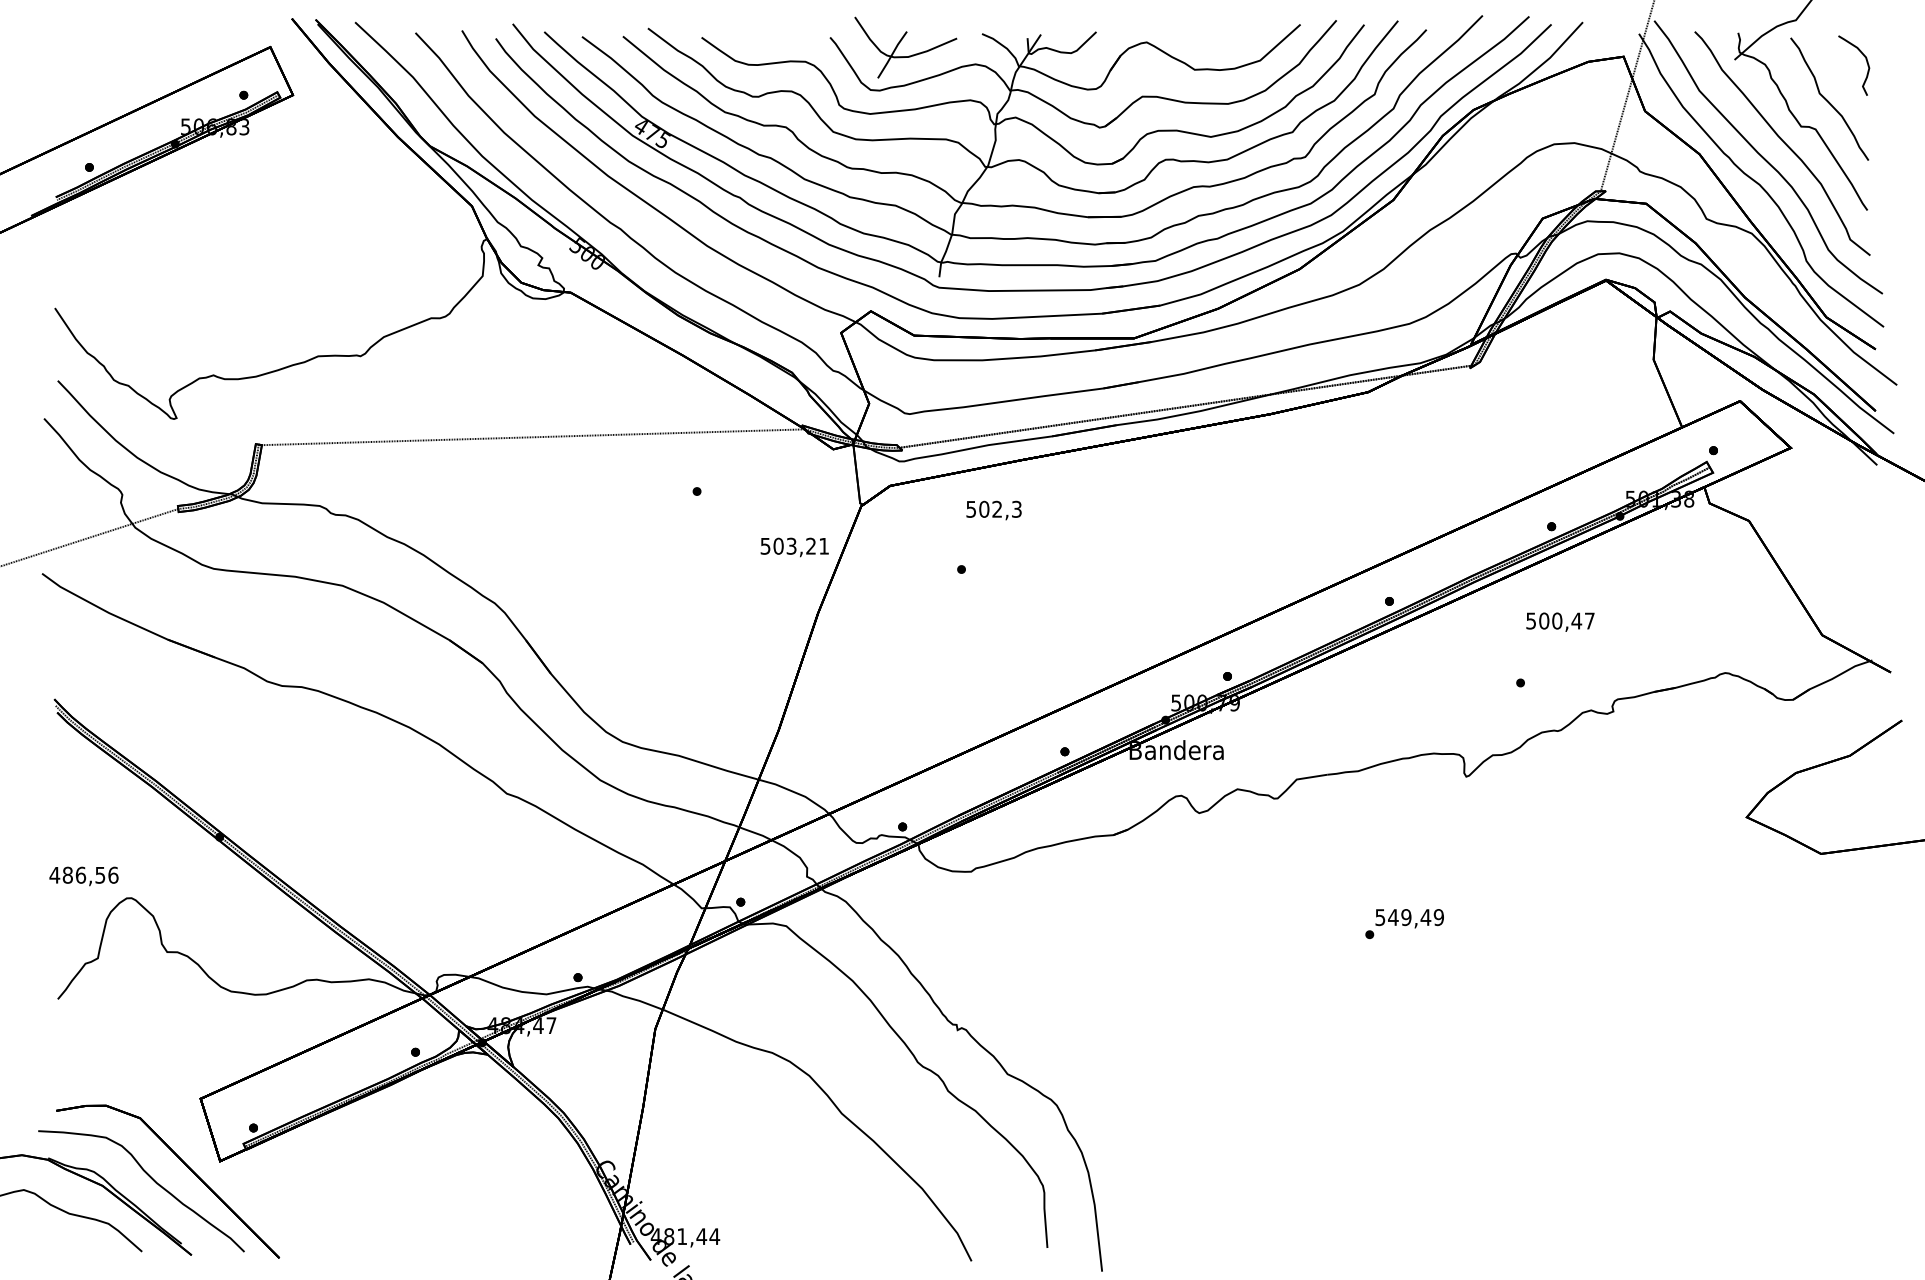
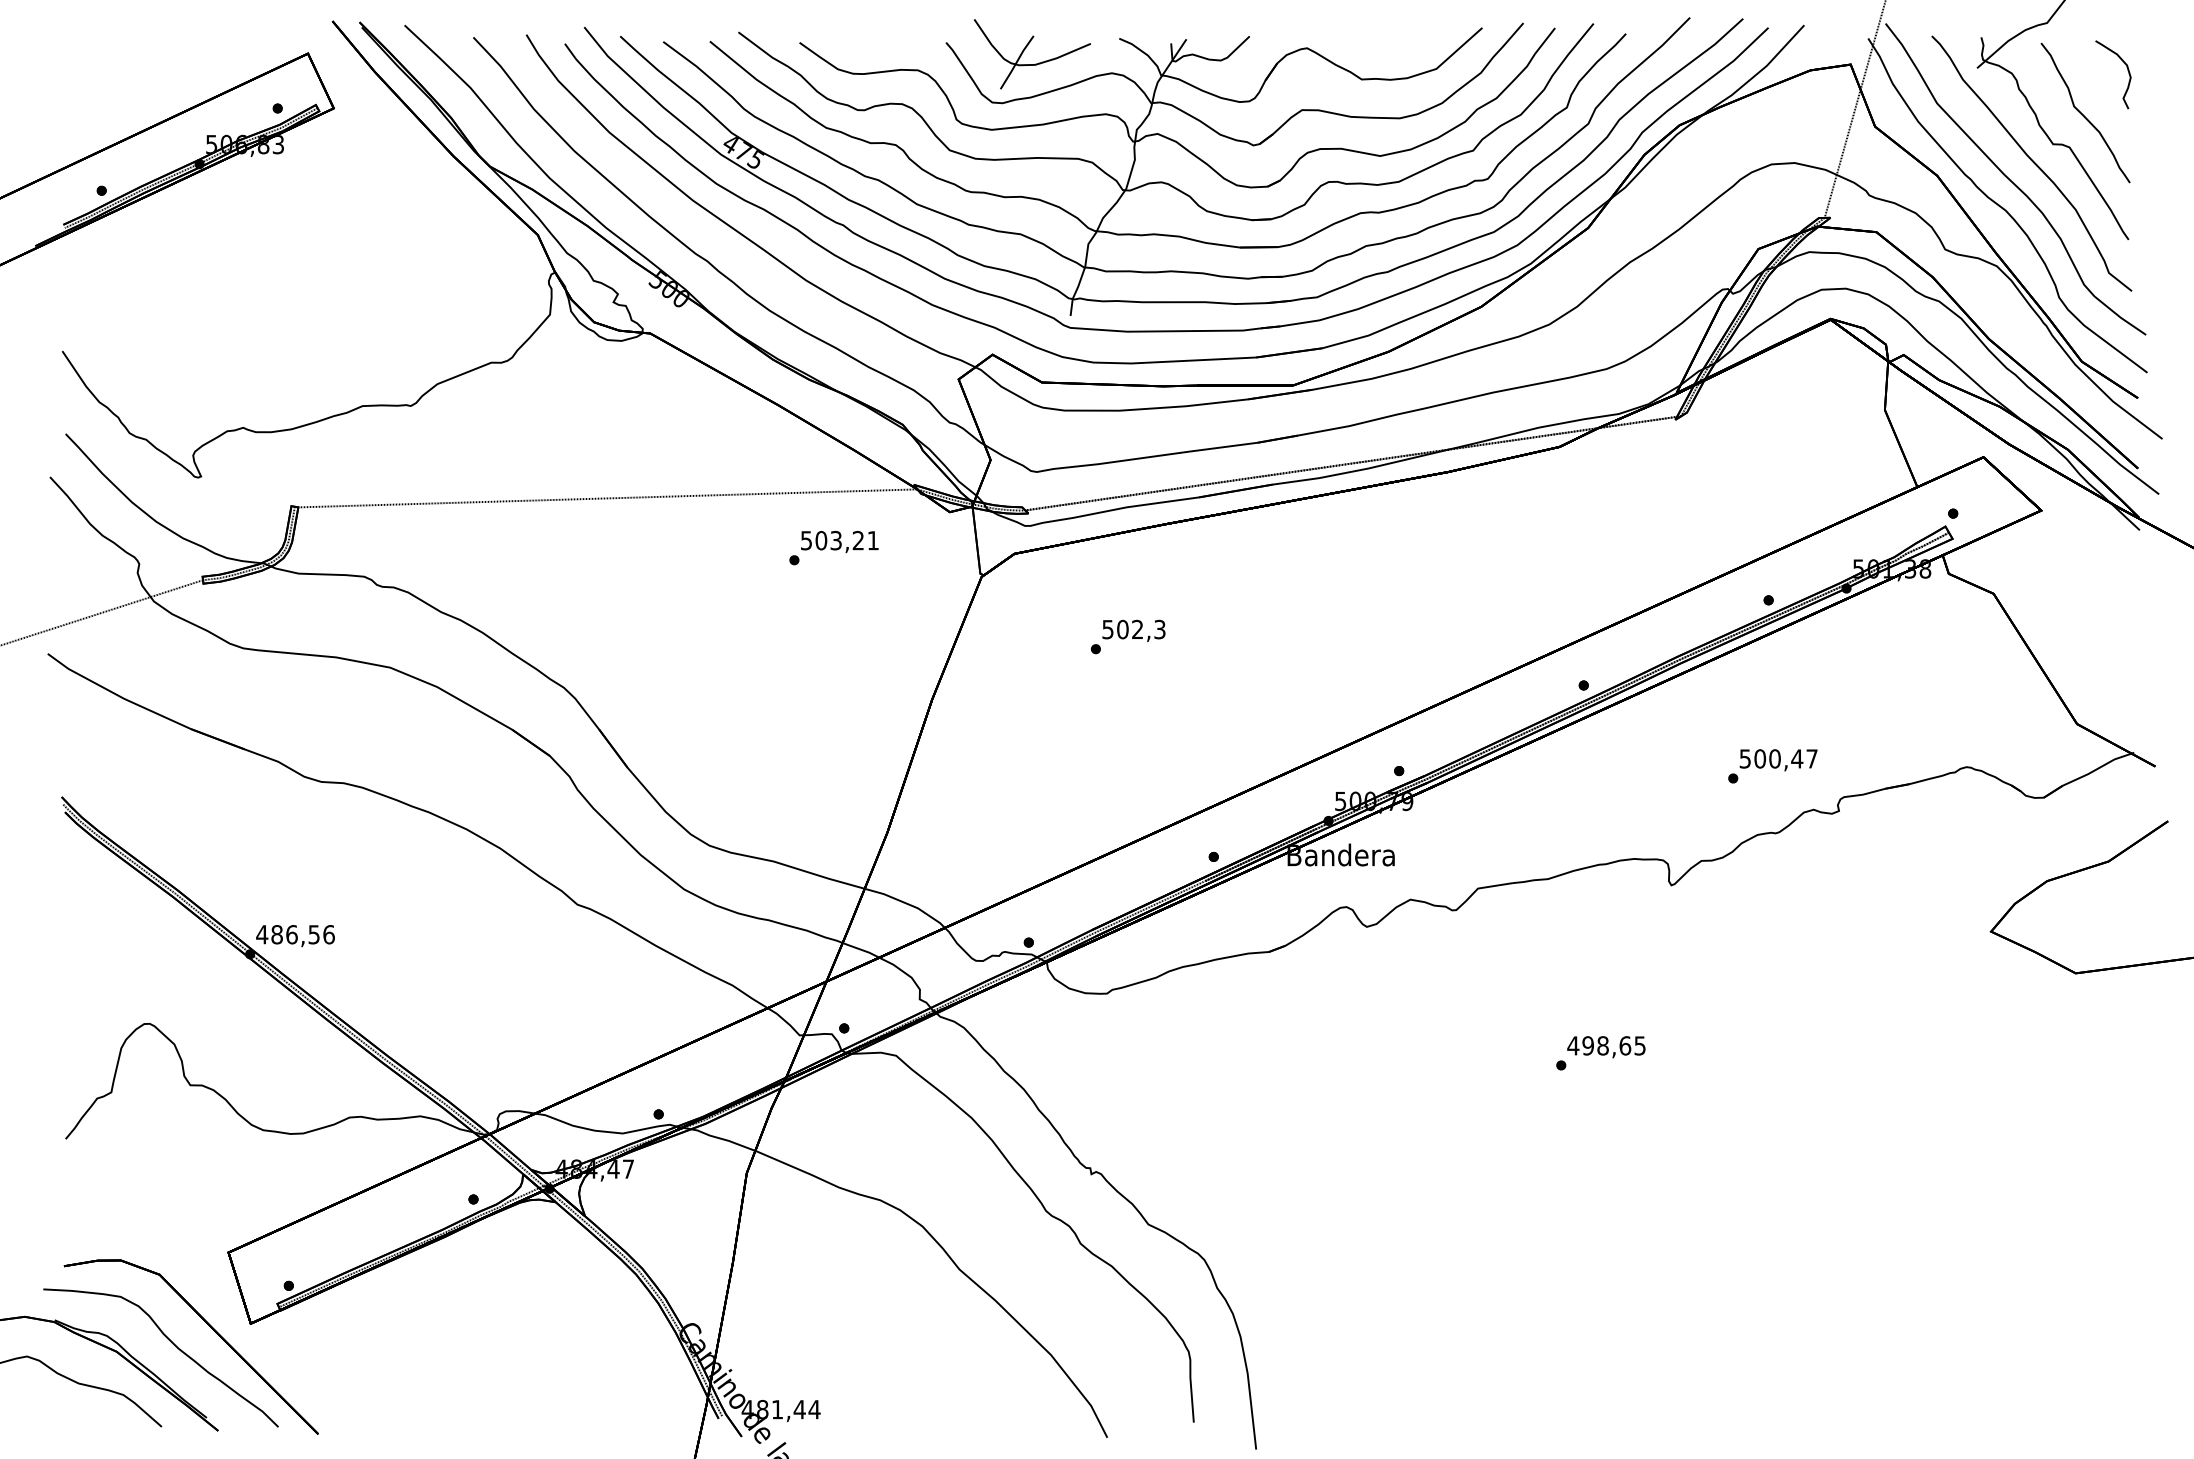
text: (993, 510) -> (1133, 630), moved
text: (794, 547) -> (839, 542), moved
text: (1560, 622) -> (1778, 760), moved
text: (83, 876) -> (295, 936), moved
text: (1409, 917) -> (1606, 1045), 549,49 -> 498,65

